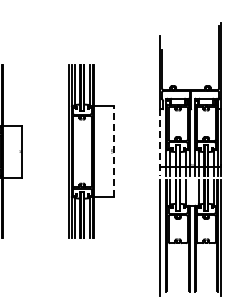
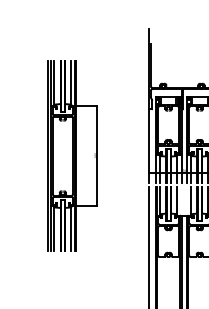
line: (160, 143) -> (149, 147), dashed -> solid
line: (113, 151) -> (97, 155), dashed -> solid

